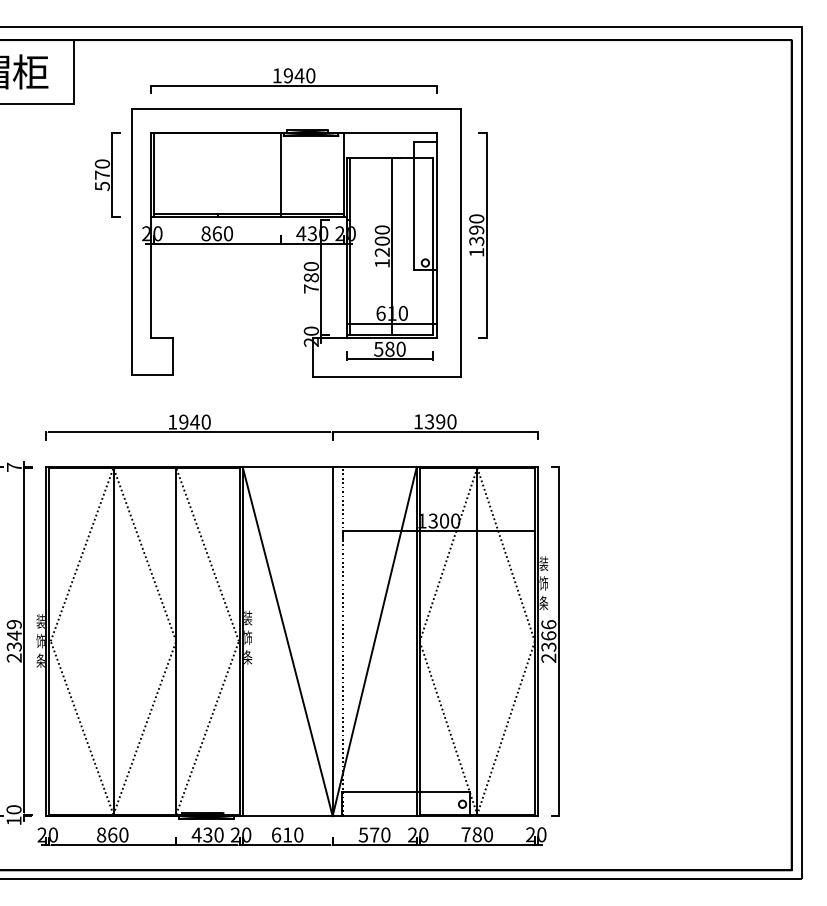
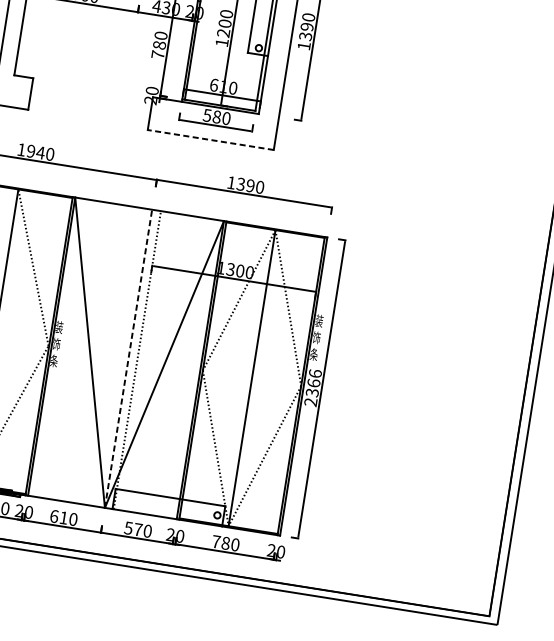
line: (387, 376) -> (211, 139), solid -> dashed
line: (332, 641) -> (128, 358), solid -> dashed

